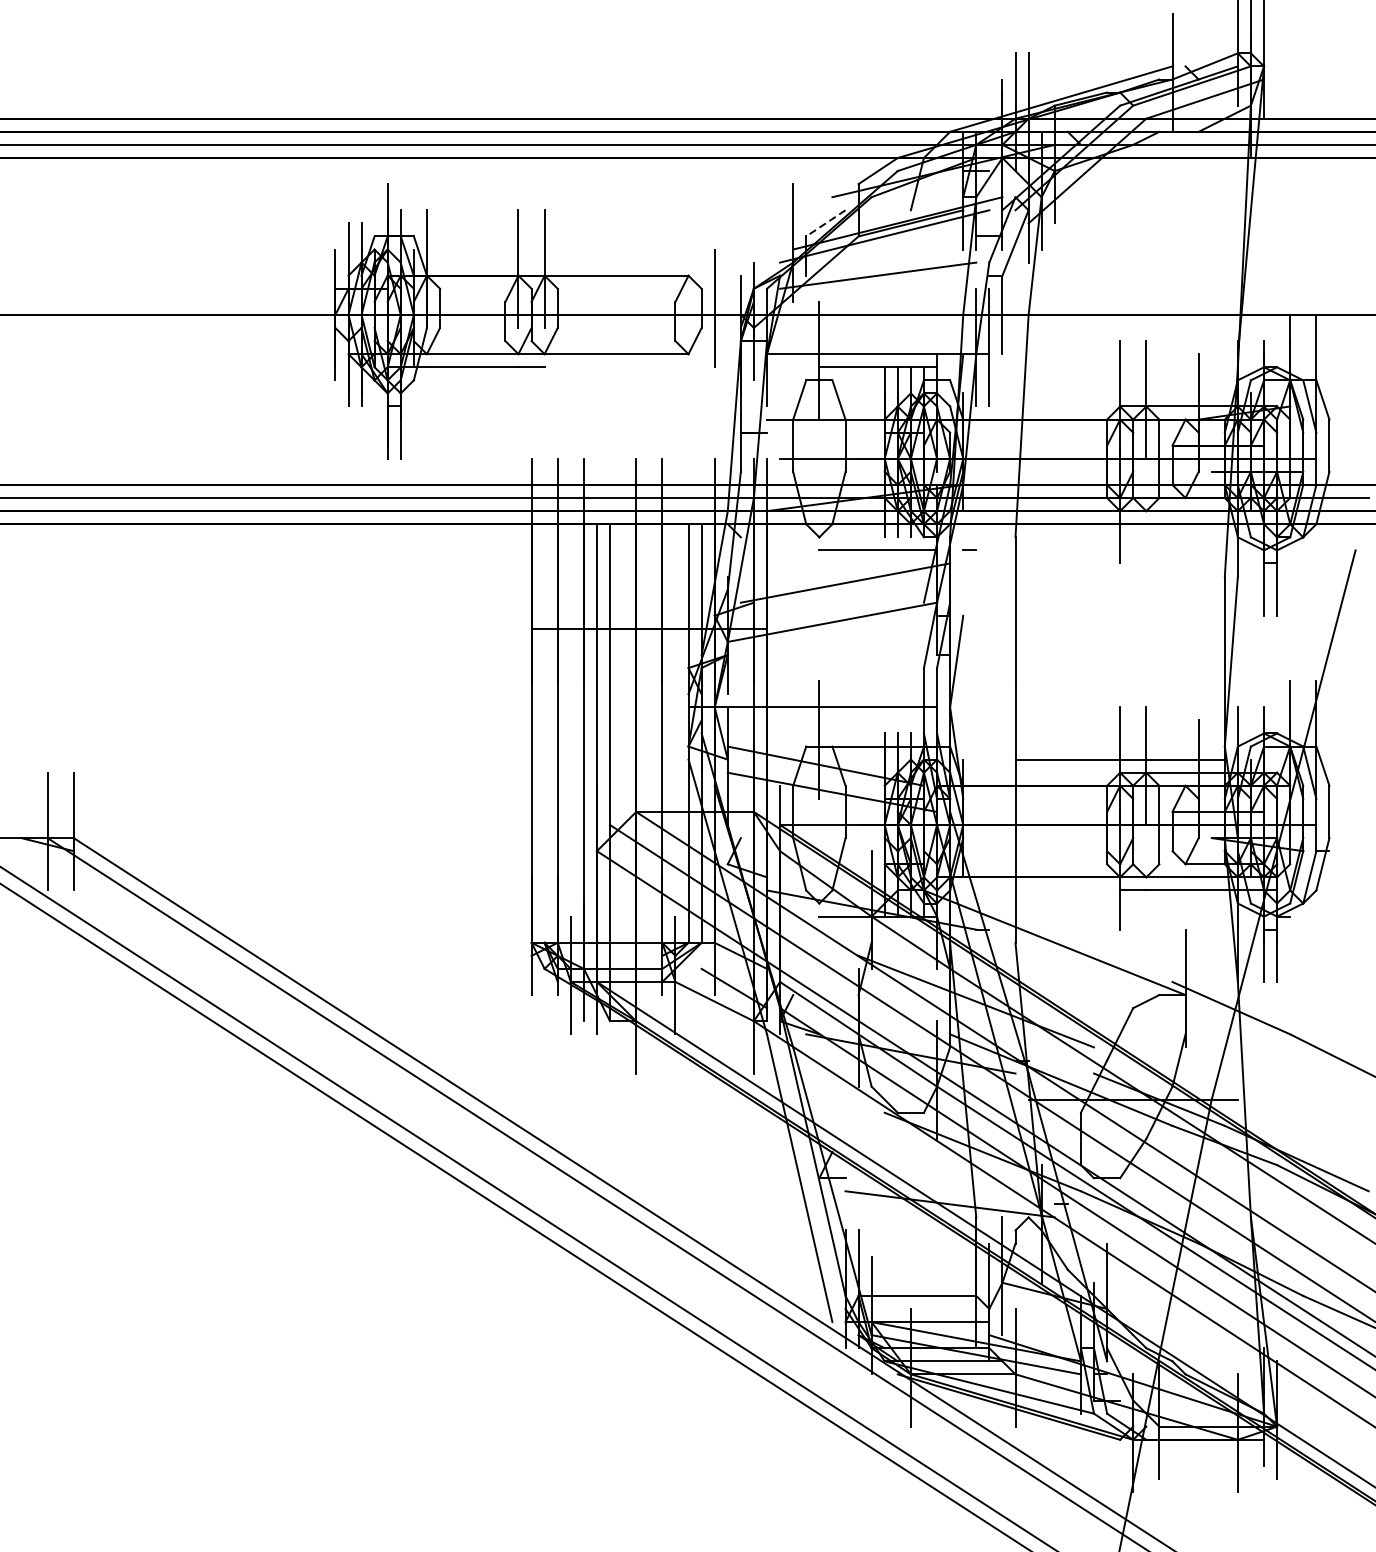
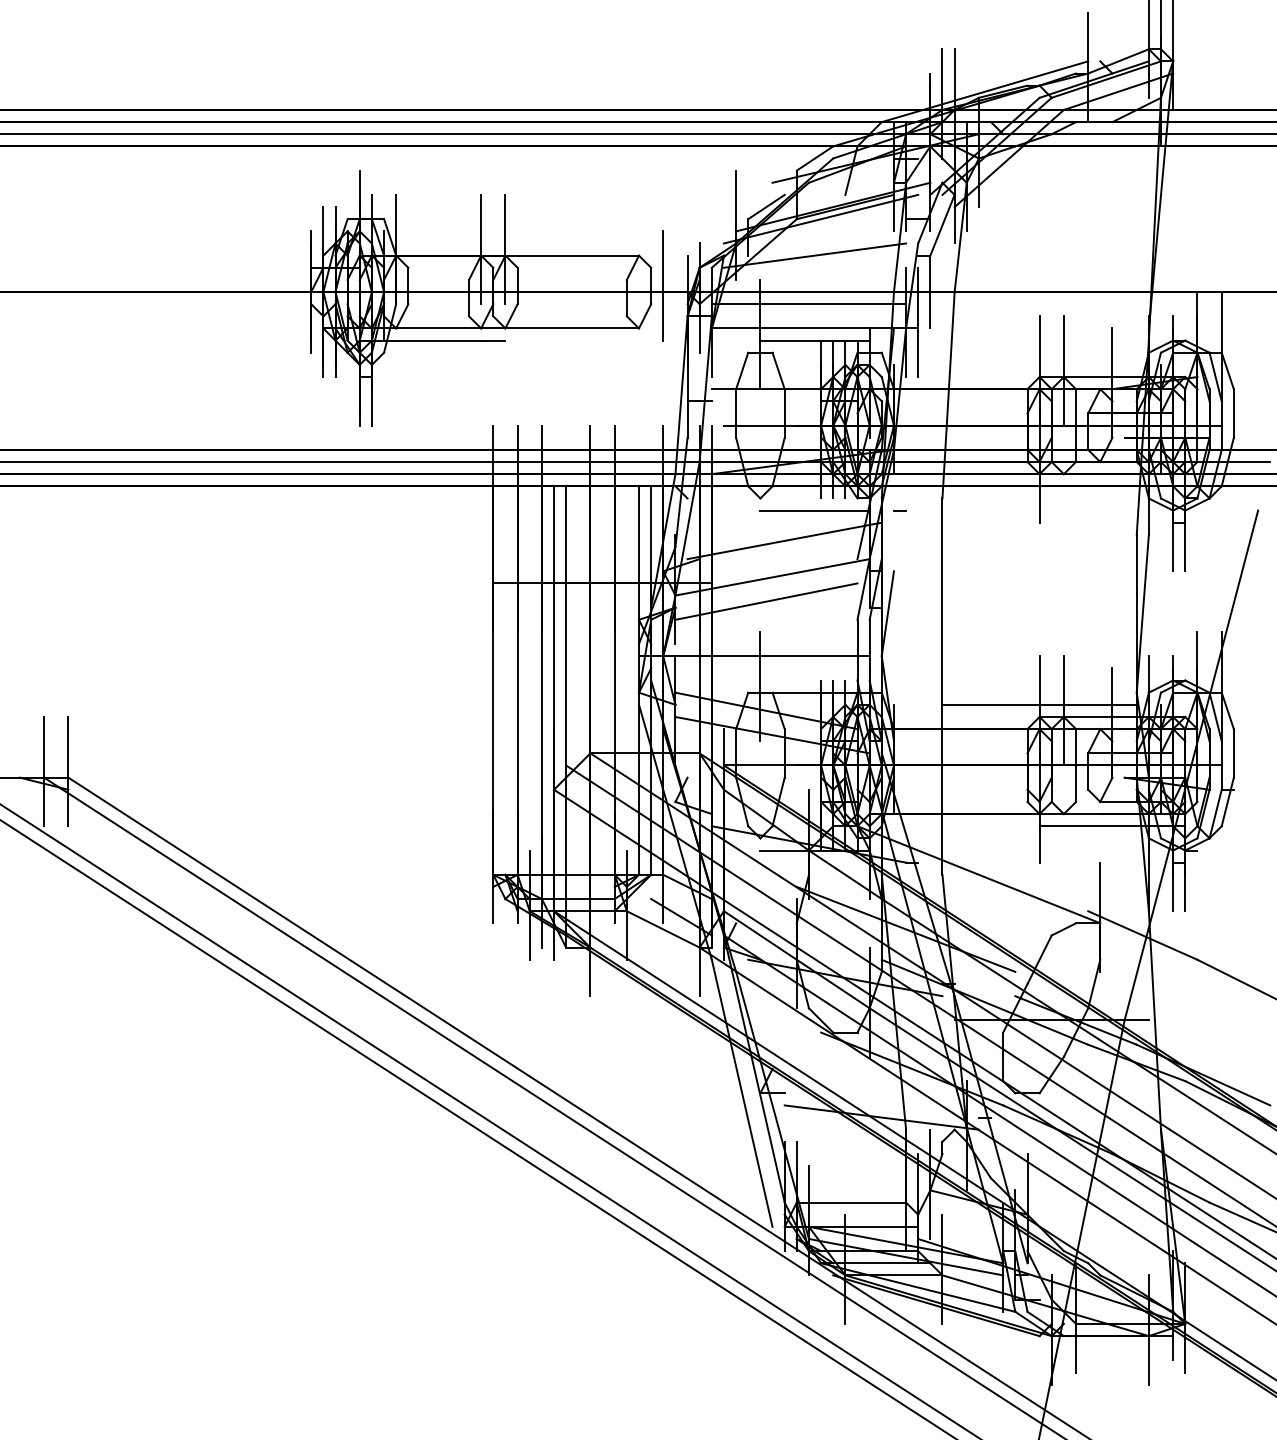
line: (825, 223) -> (766, 207), dashed -> solid
line: (871, 328) -> (808, 304), added
line: (825, 648) -> (766, 601), added

